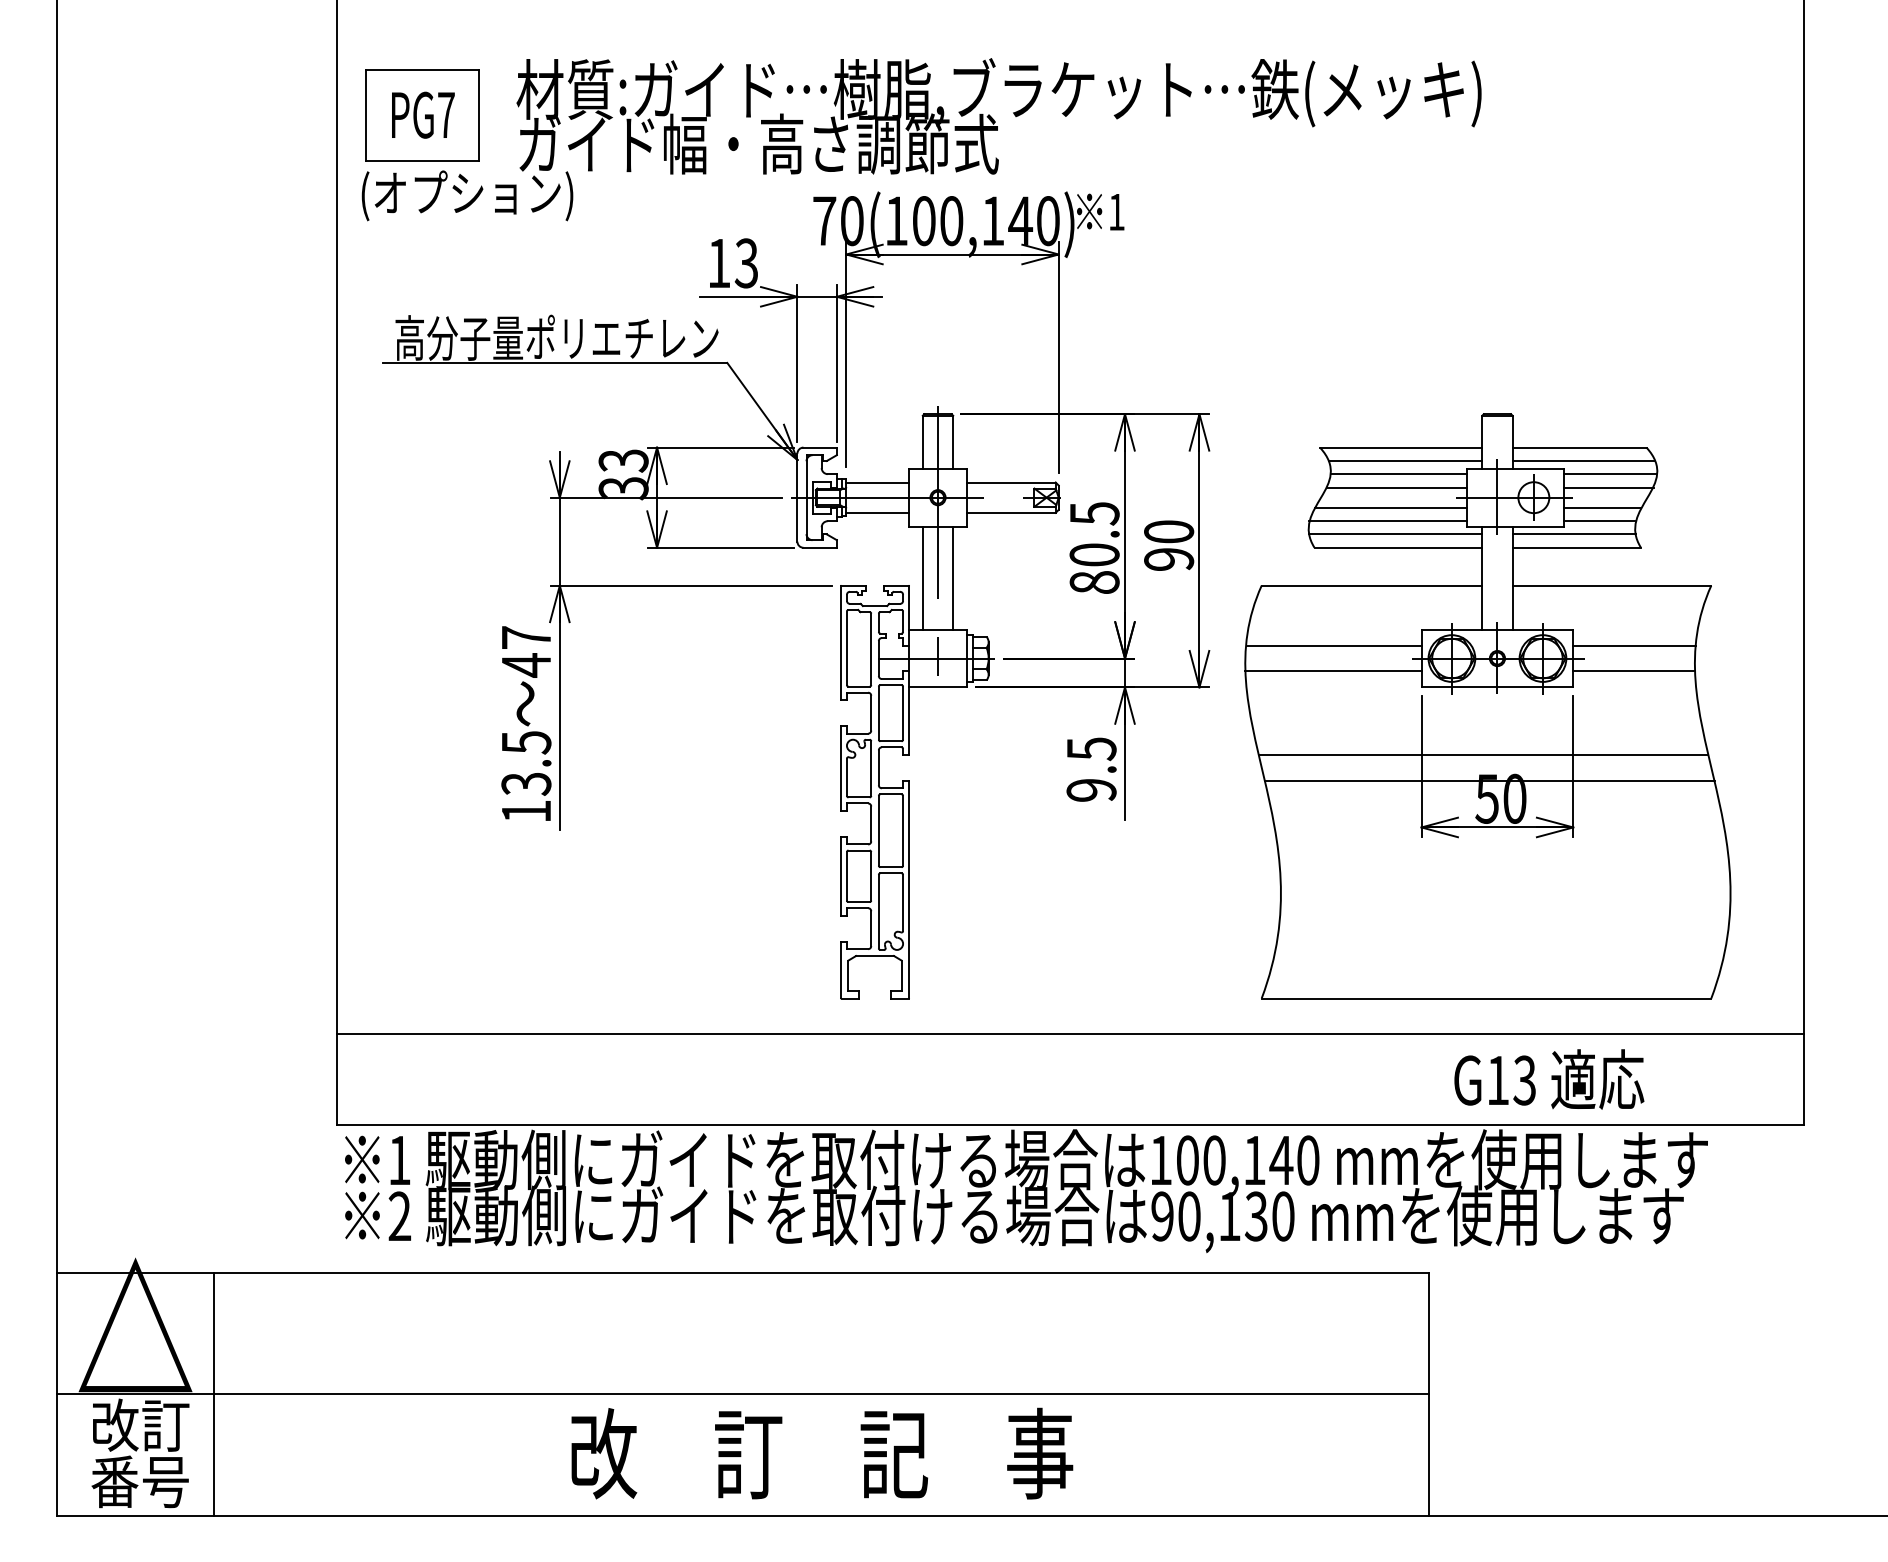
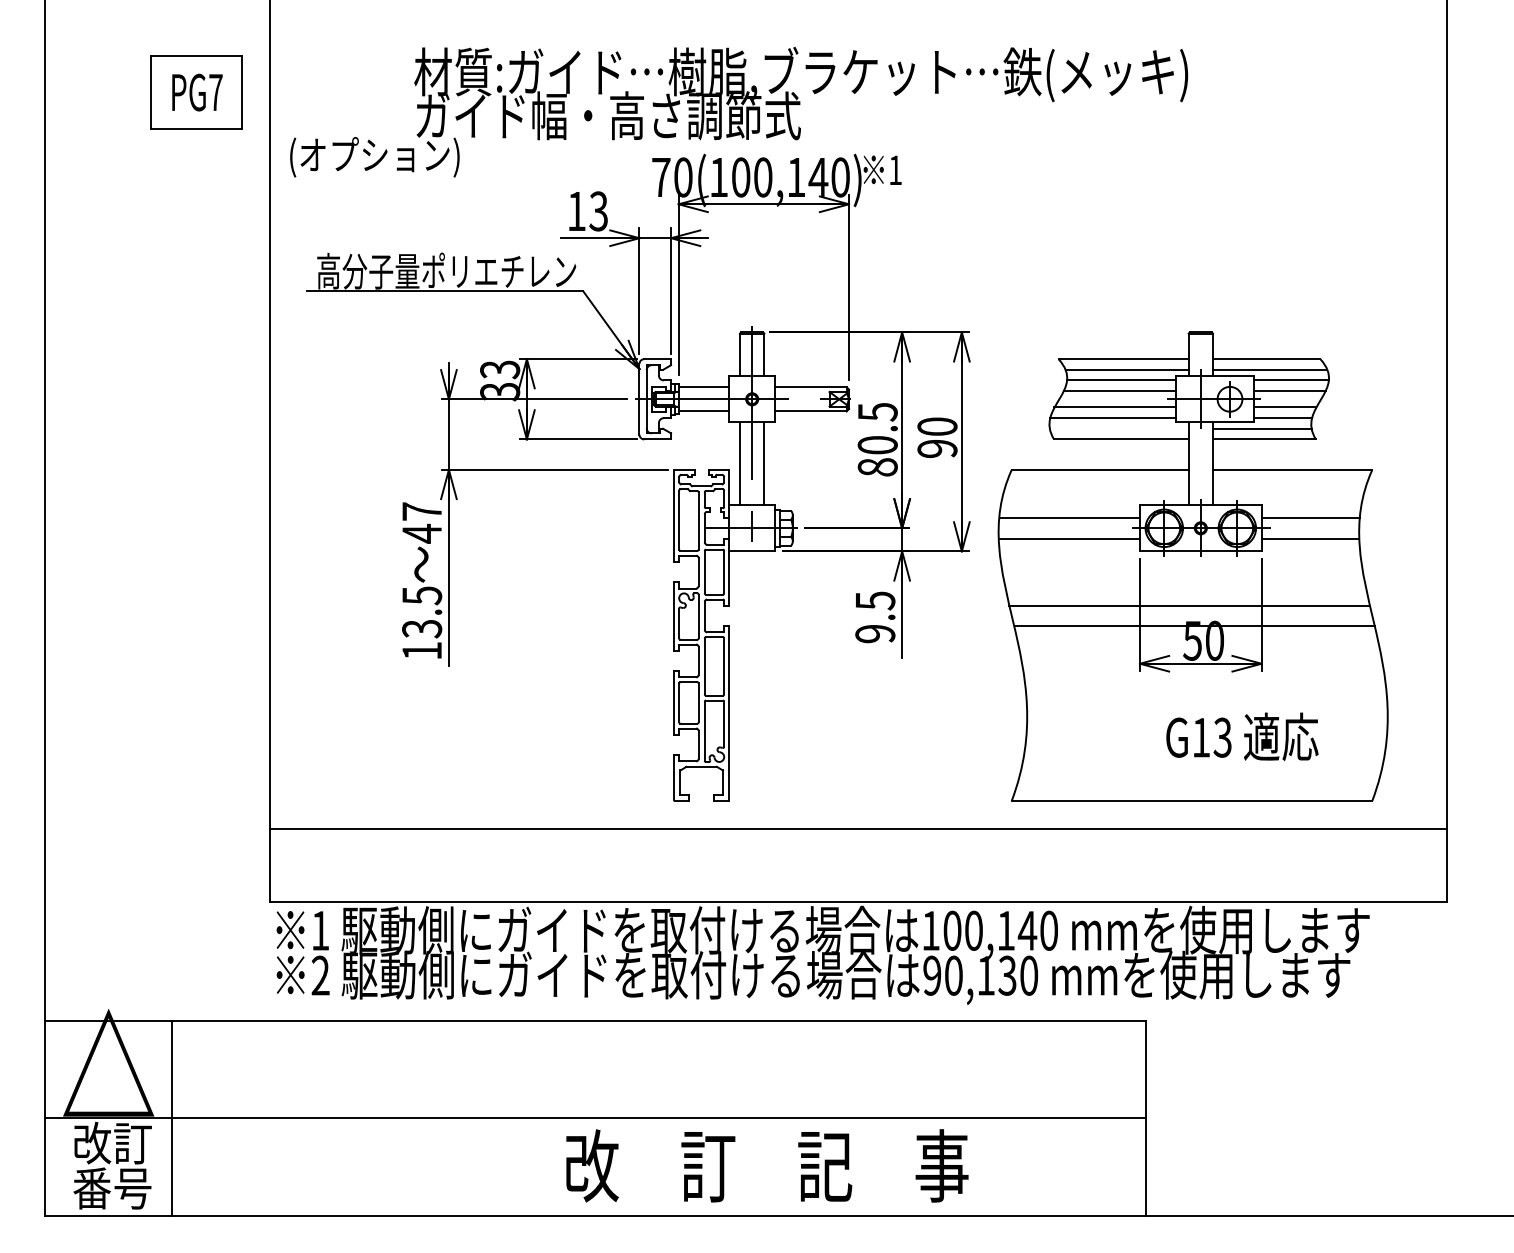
part: (422, 115) -> (196, 92), moved
line: (1394, 534) -> (1118, 428), removed
text: (1549, 1079) -> (1242, 736), moved
text: (822, 1453) -> (767, 1165), moved

